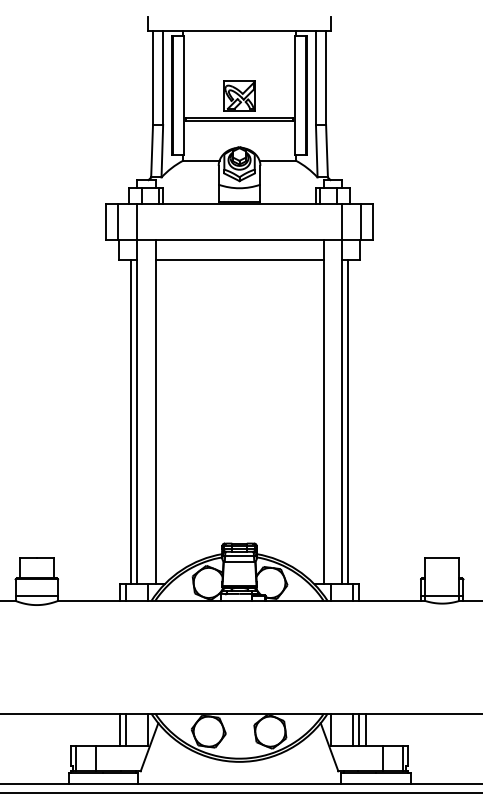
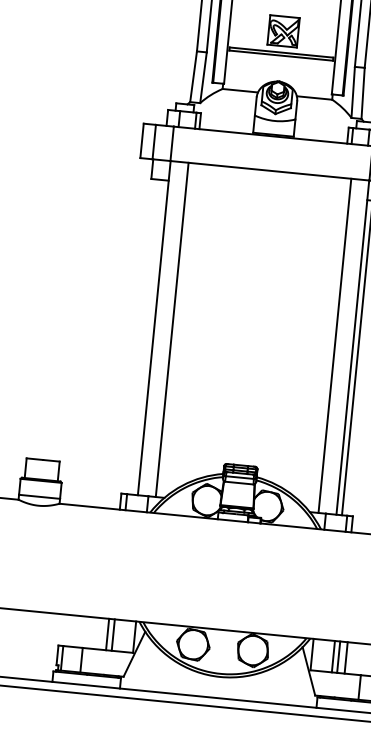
line: (239, 259) -> (267, 190), removed
line: (131, 421) -> (147, 336), removed

